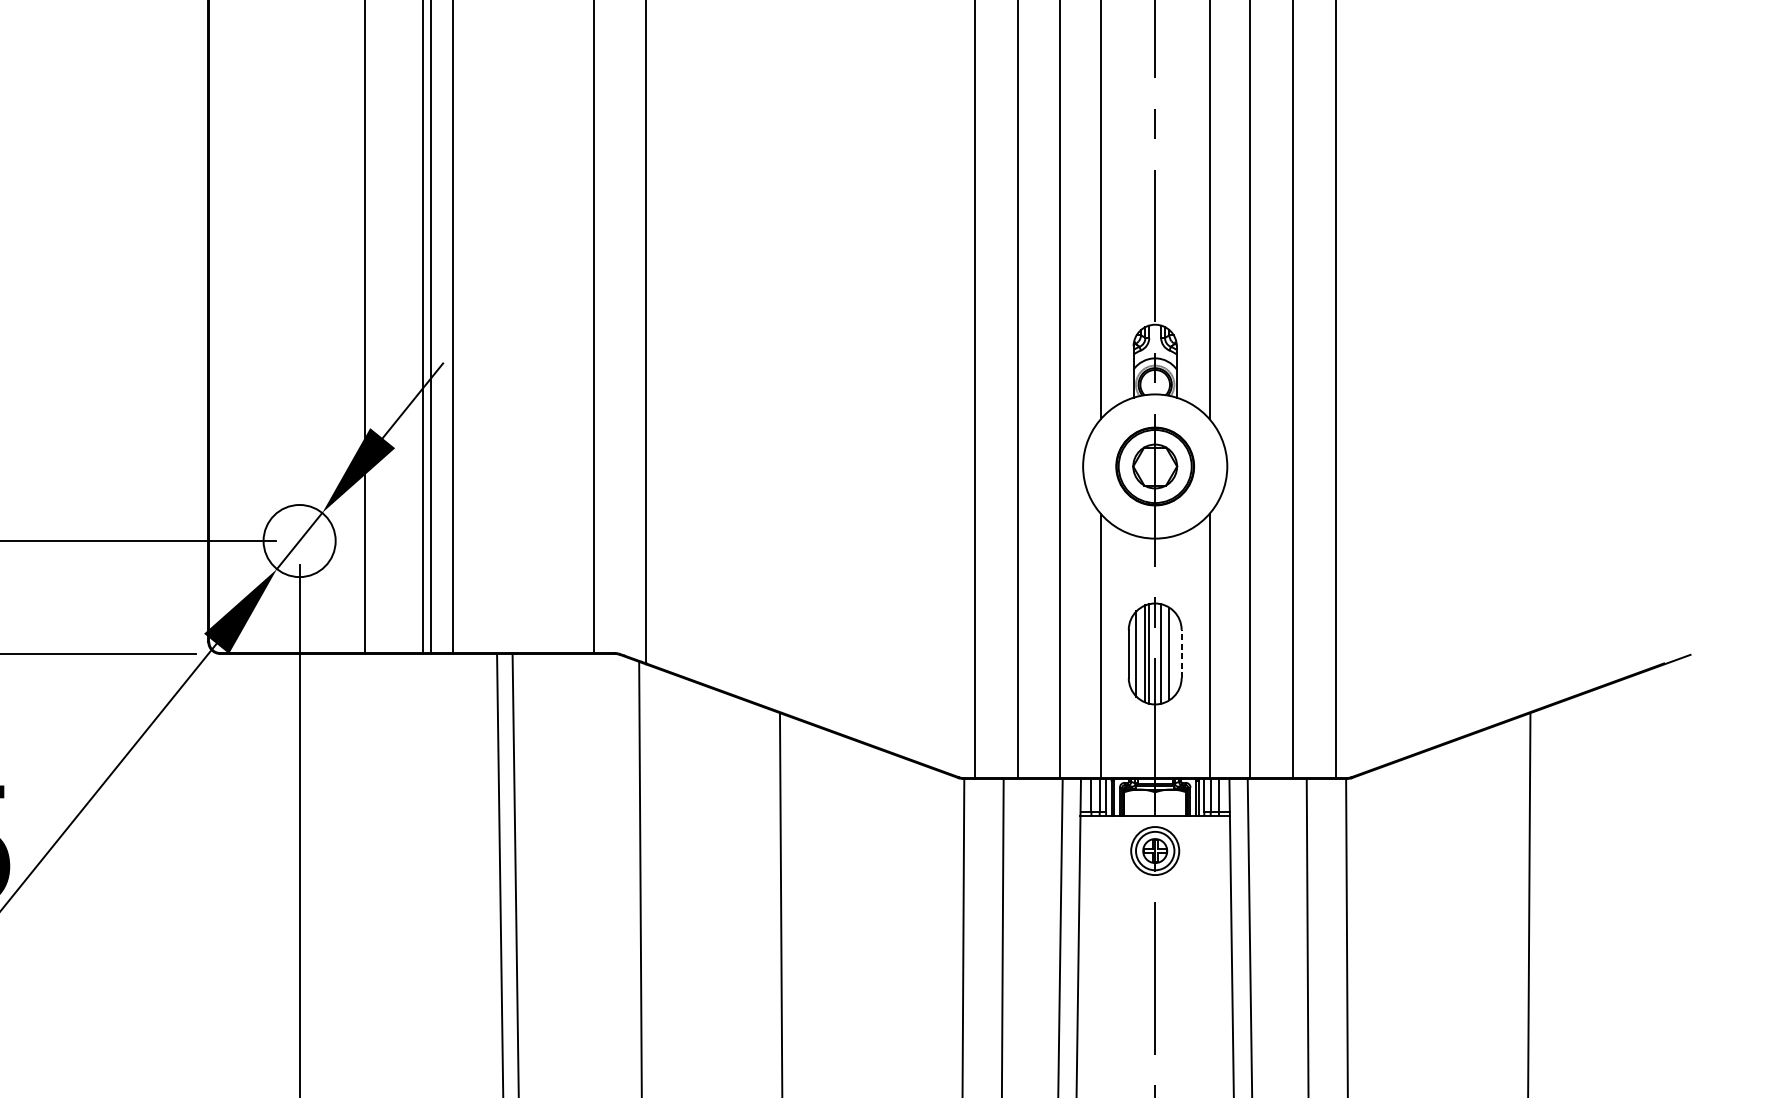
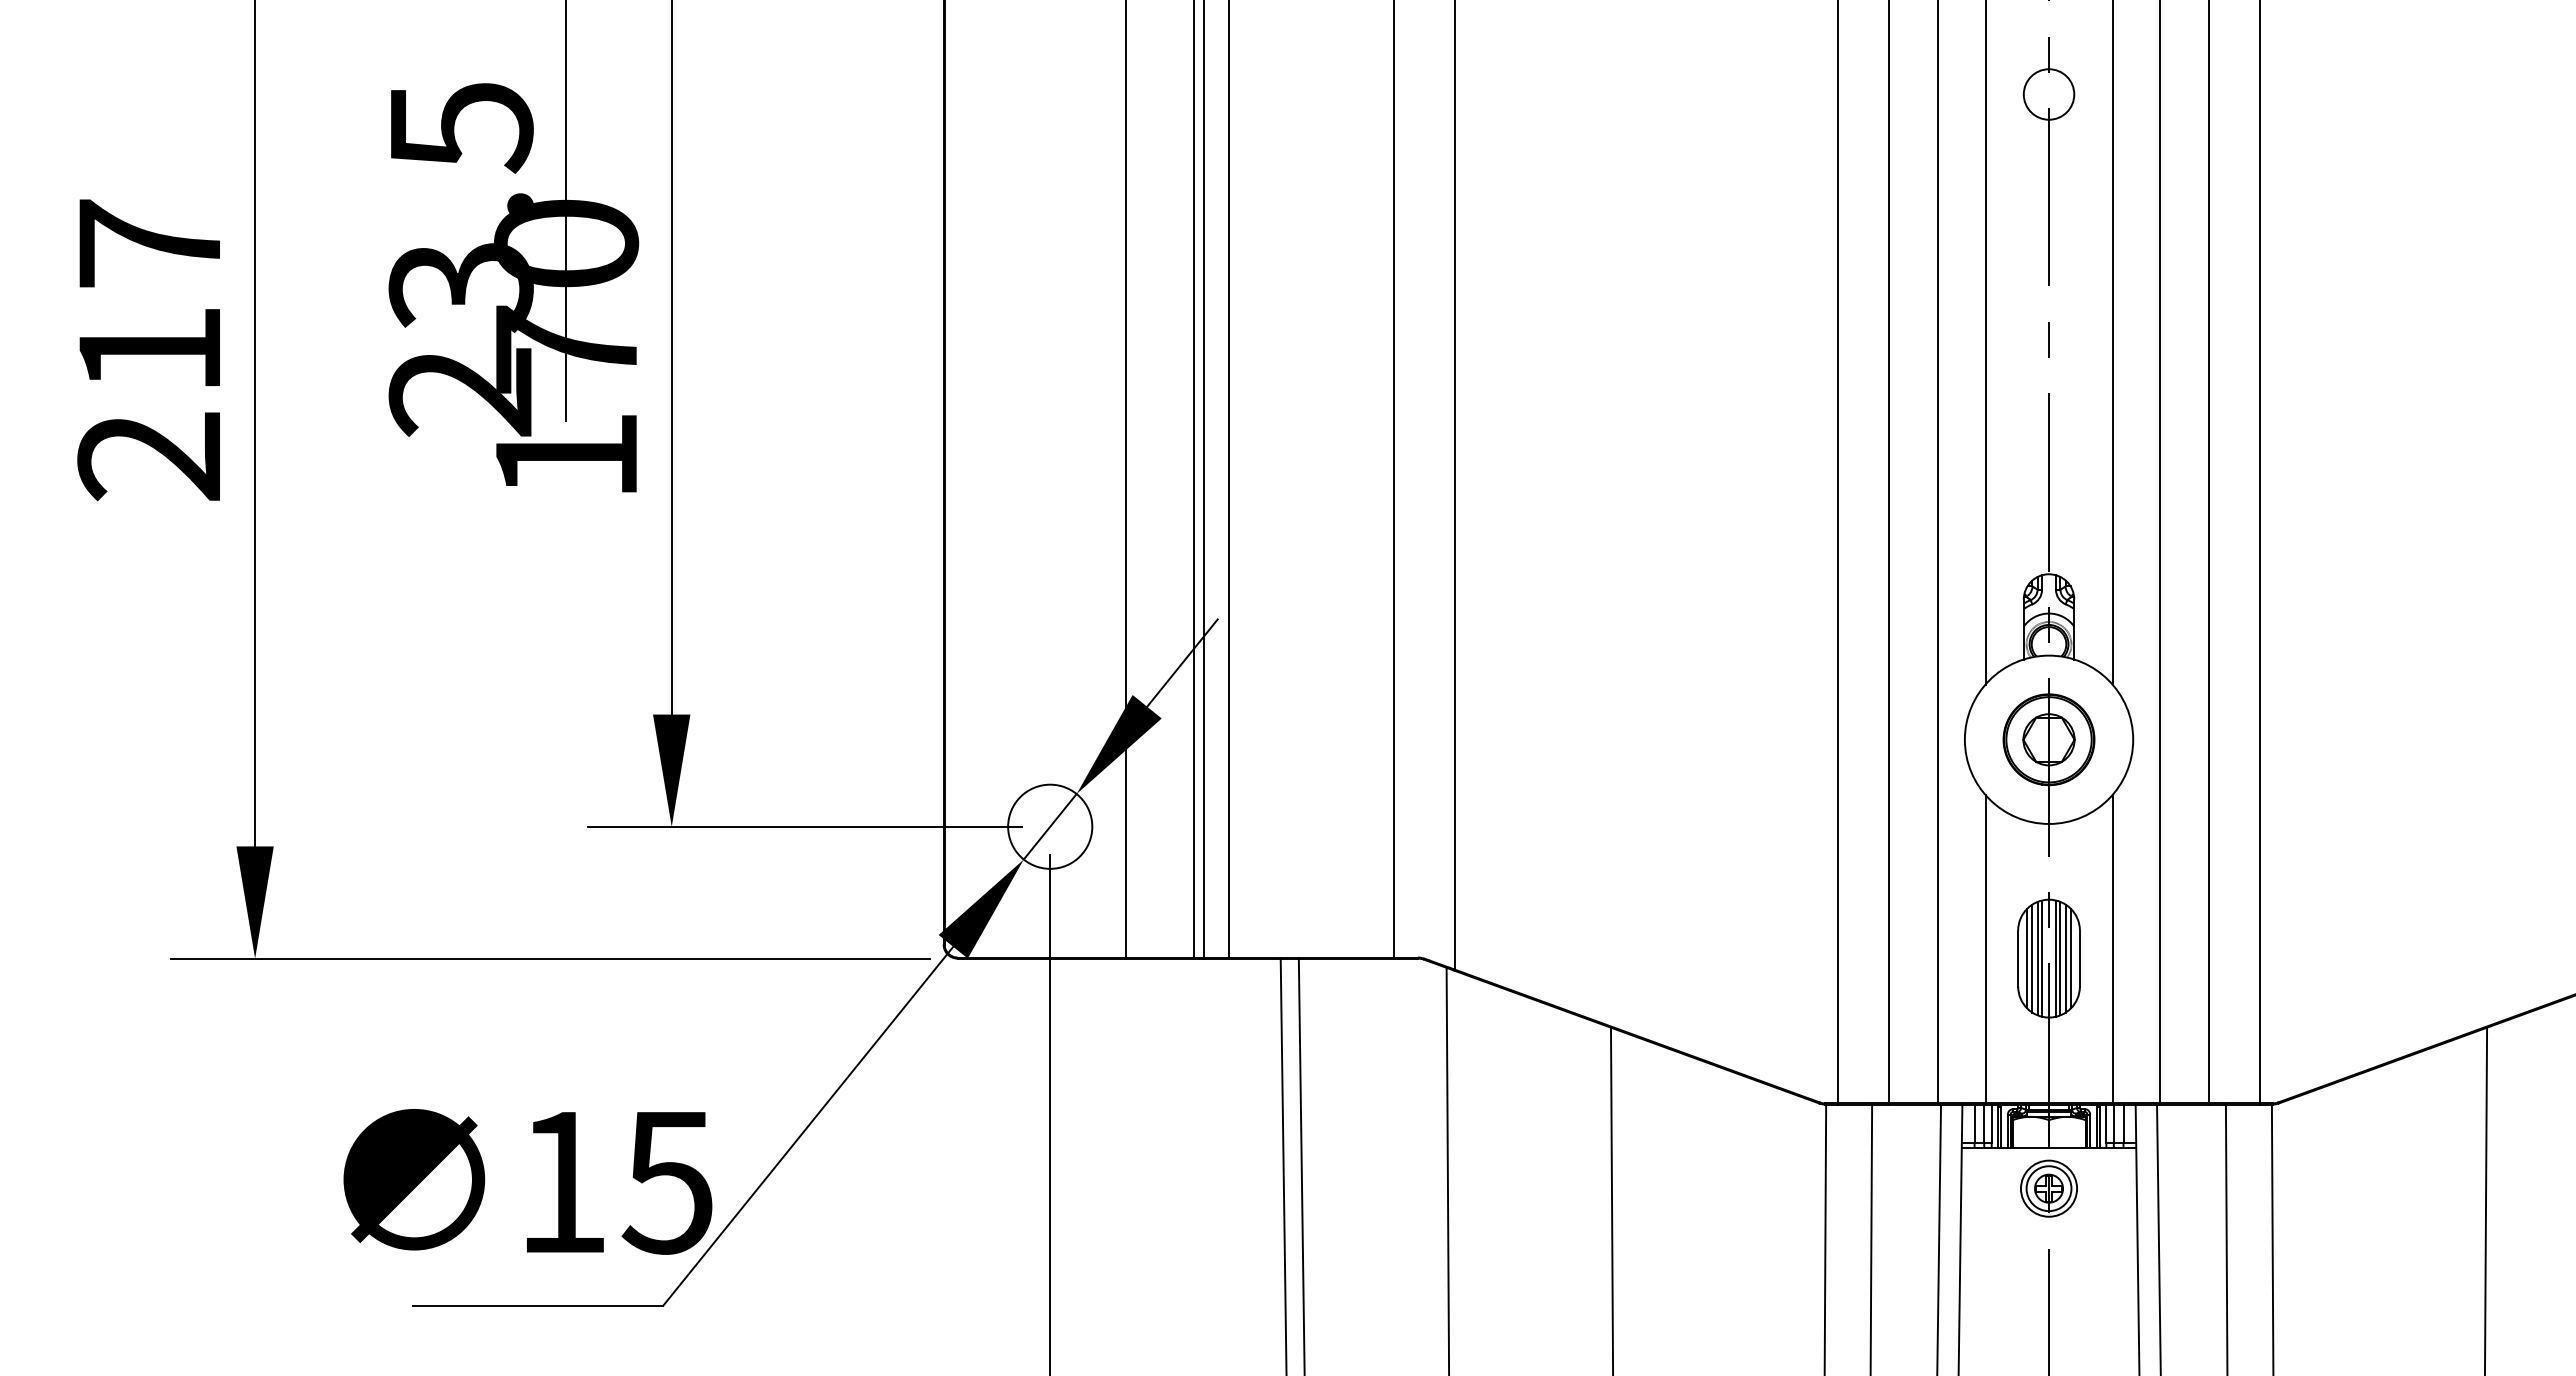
line: (1141, 653) -> (2032, 958), added
line: (1165, 653) -> (2060, 958), added
line: (1173, 653) -> (2070, 958), added
line: (1181, 653) -> (2079, 958), dashed -> solid

